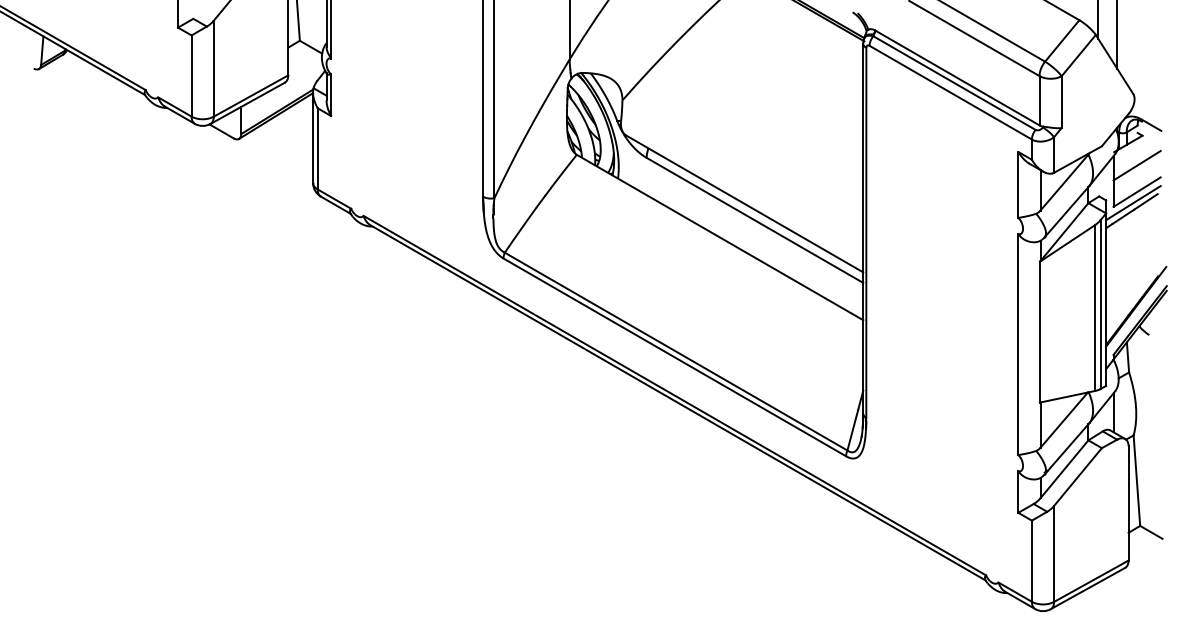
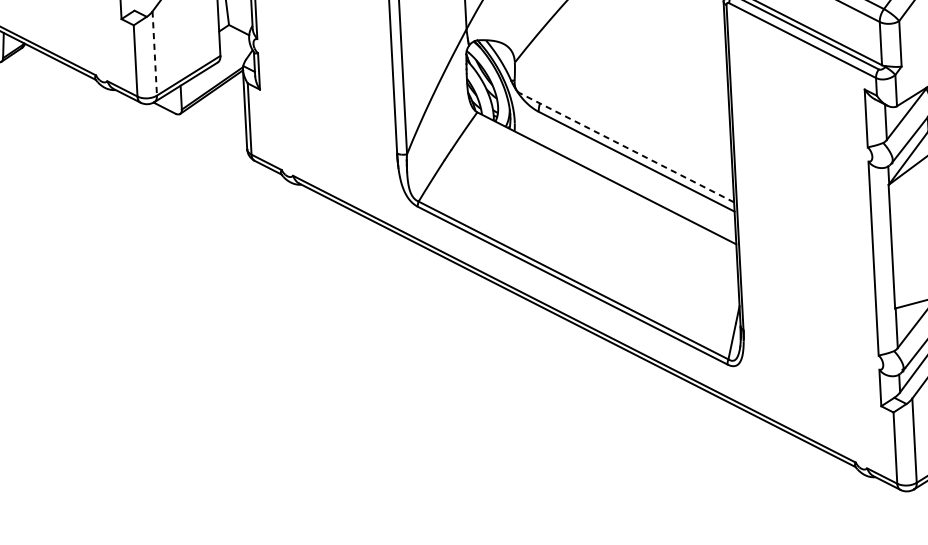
line: (213, 68) -> (154, 53), solid -> dashed
line: (744, 203) -> (626, 147), solid -> dashed

